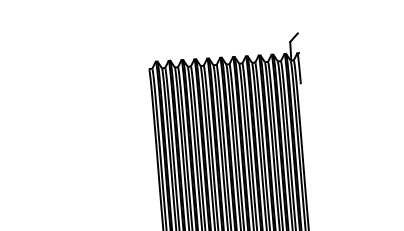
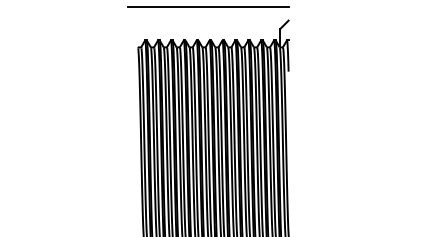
line: (217, 24) -> (208, 7), added

